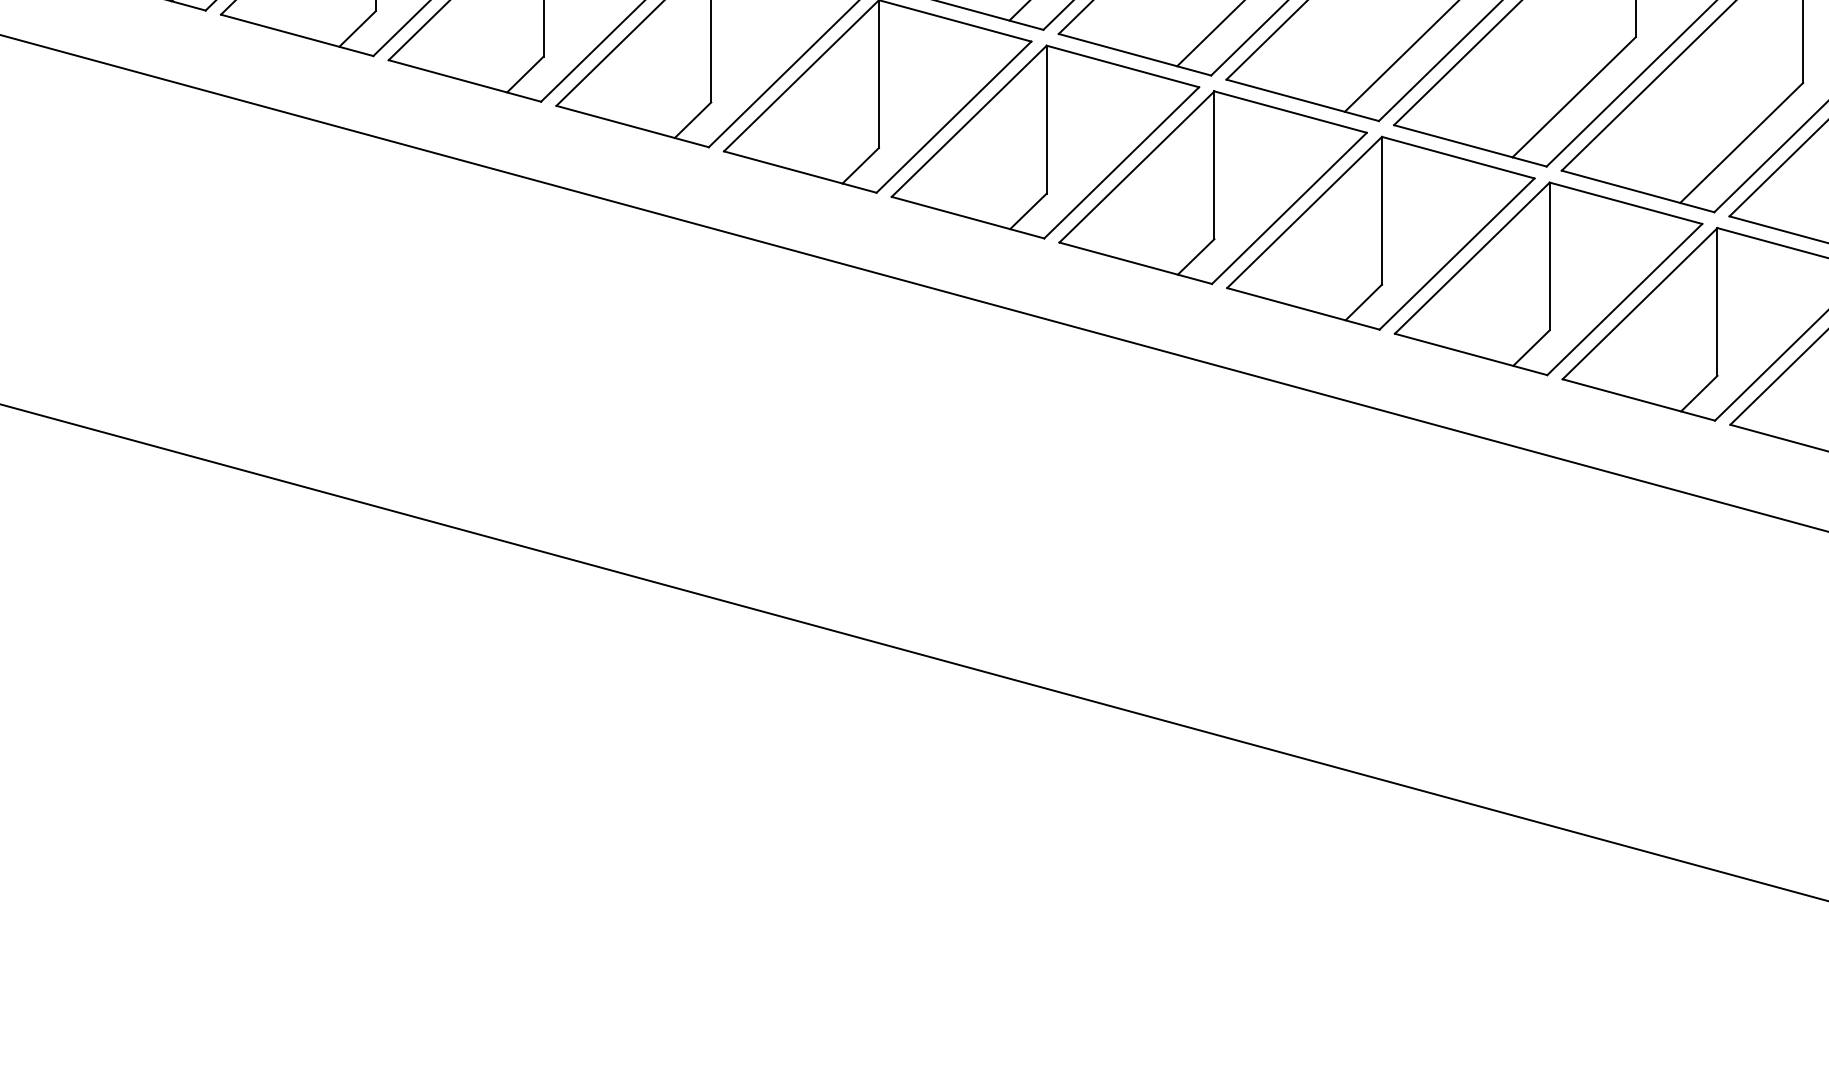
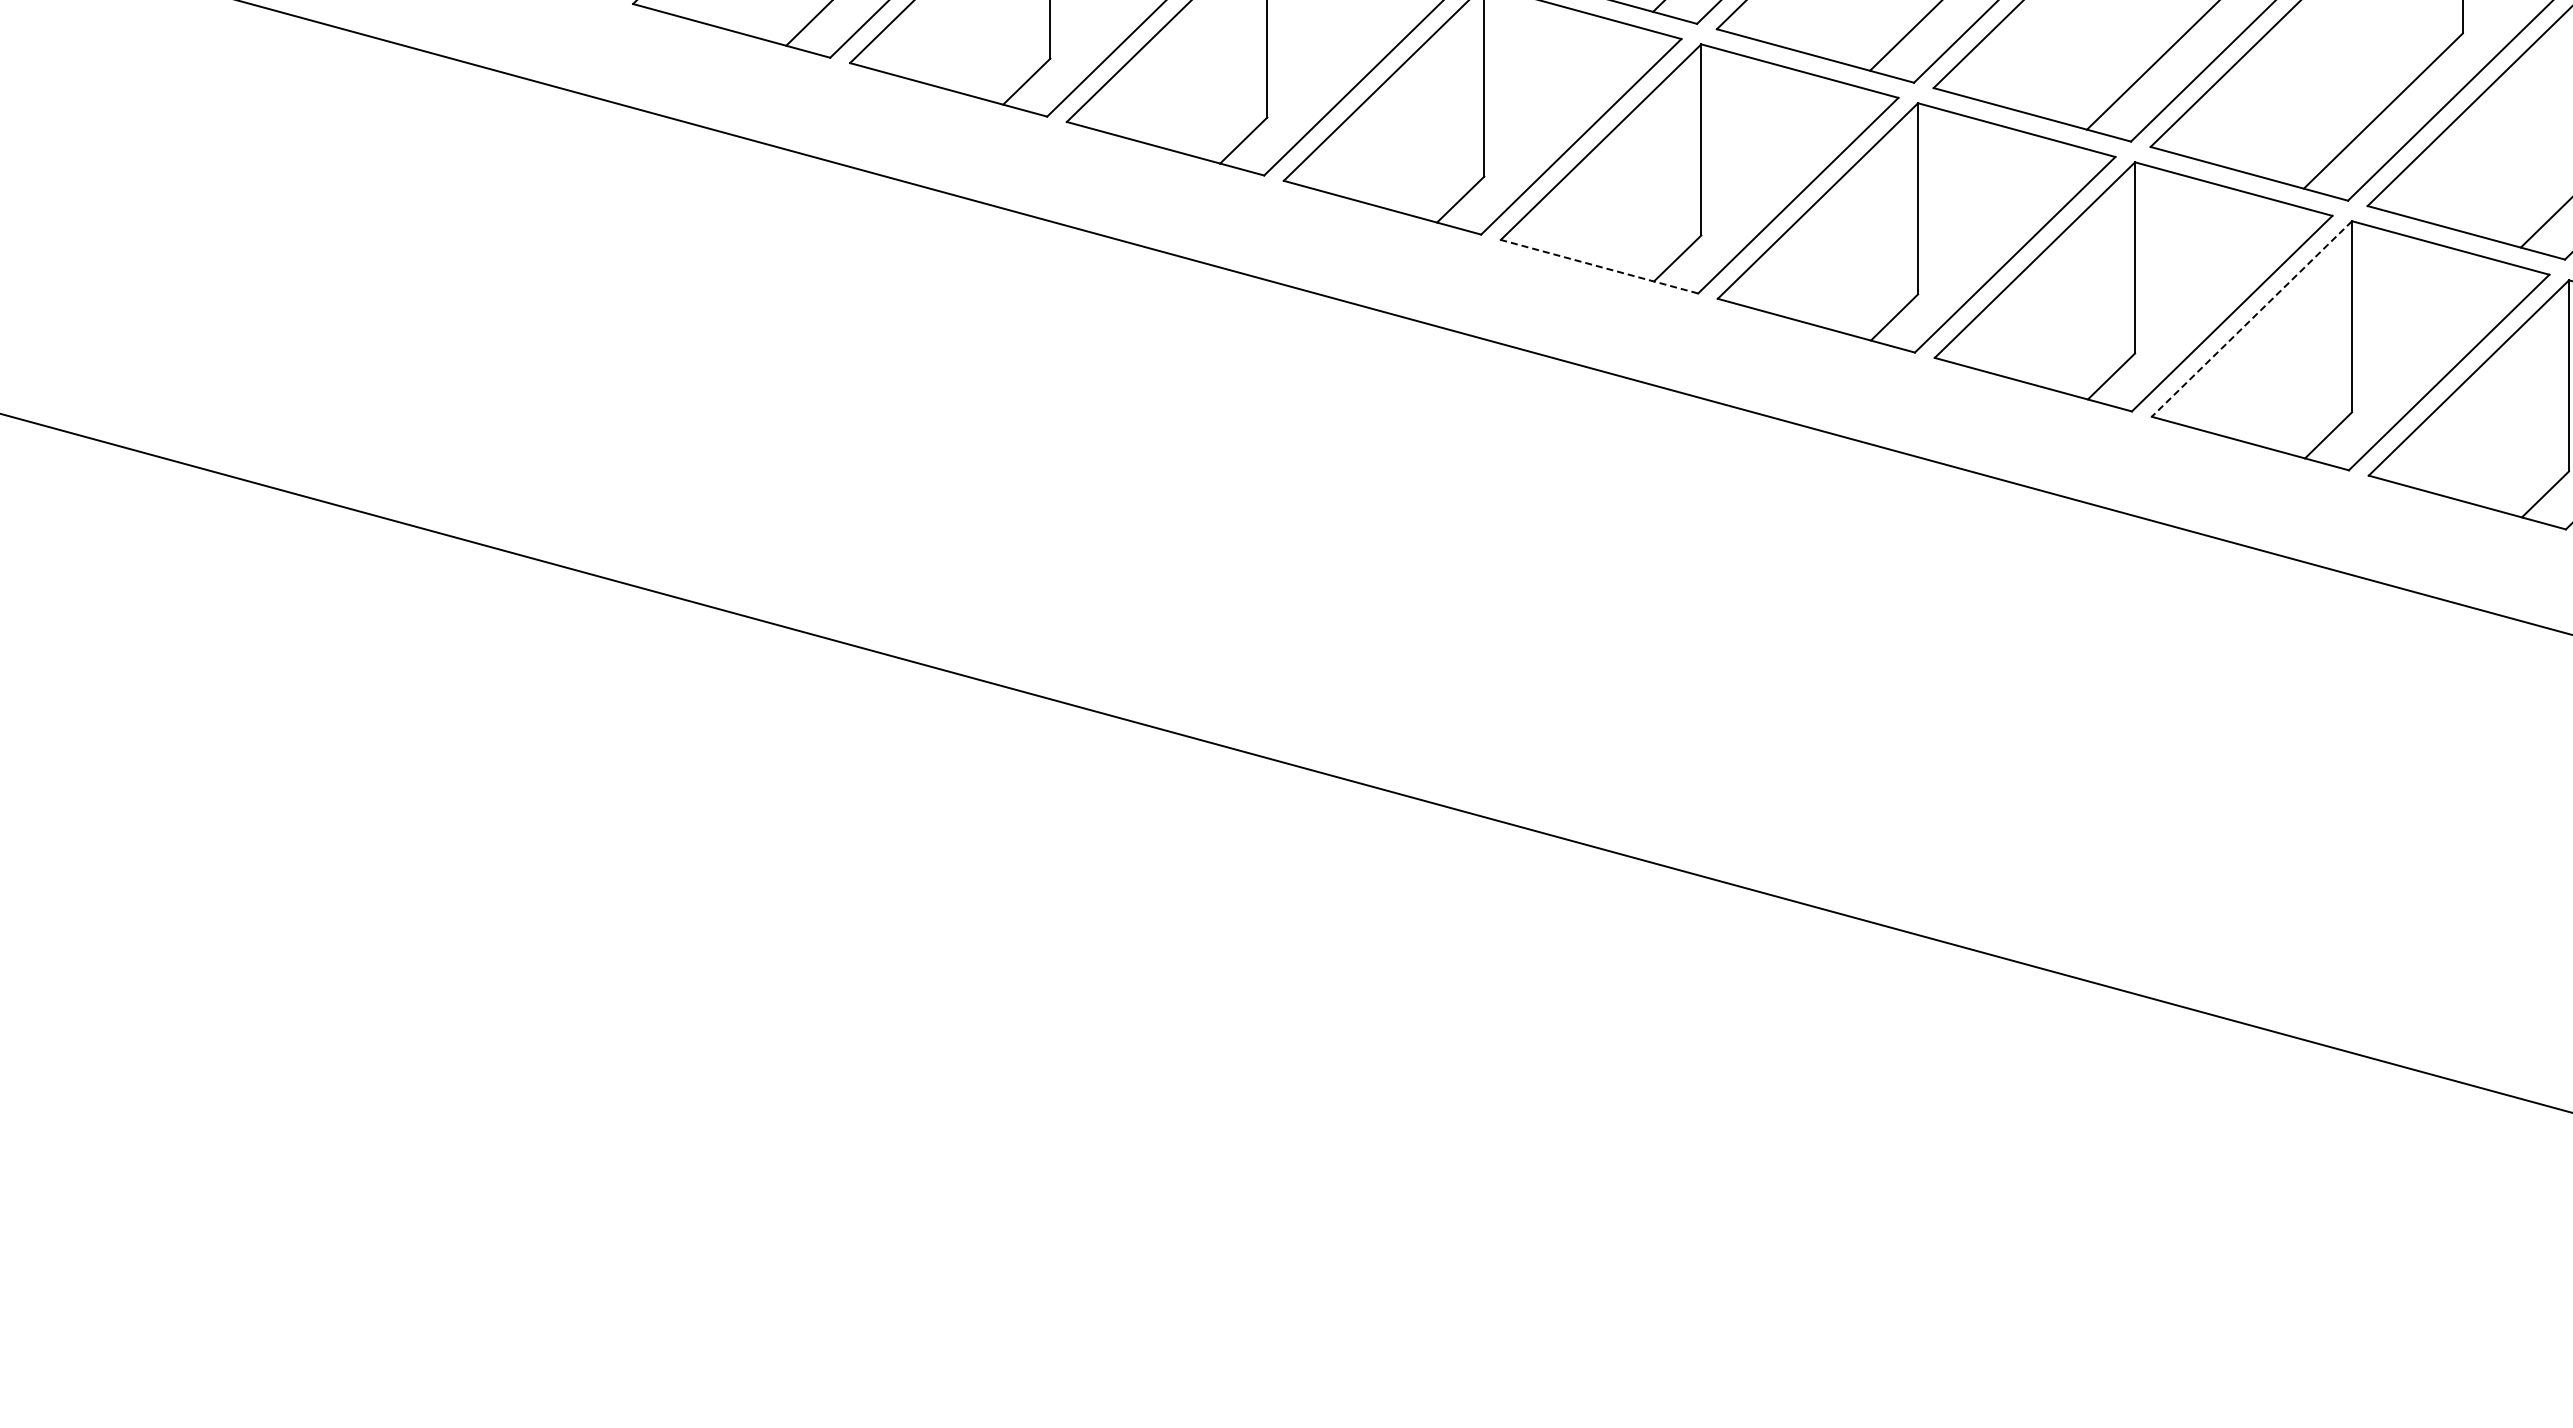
line: (1135, 263) -> (1599, 266), solid -> dashed
line: (1639, 304) -> (2251, 319), solid -> dashed

